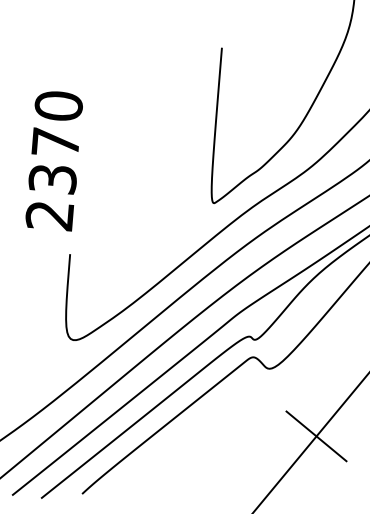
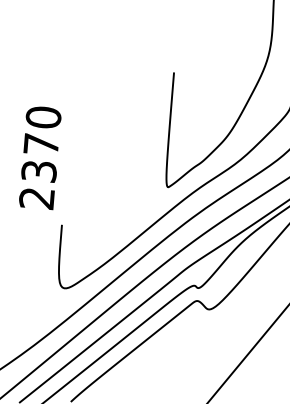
text: (54, 161) -> (40, 158), moved
line: (316, 436) -> (243, 359), removed

